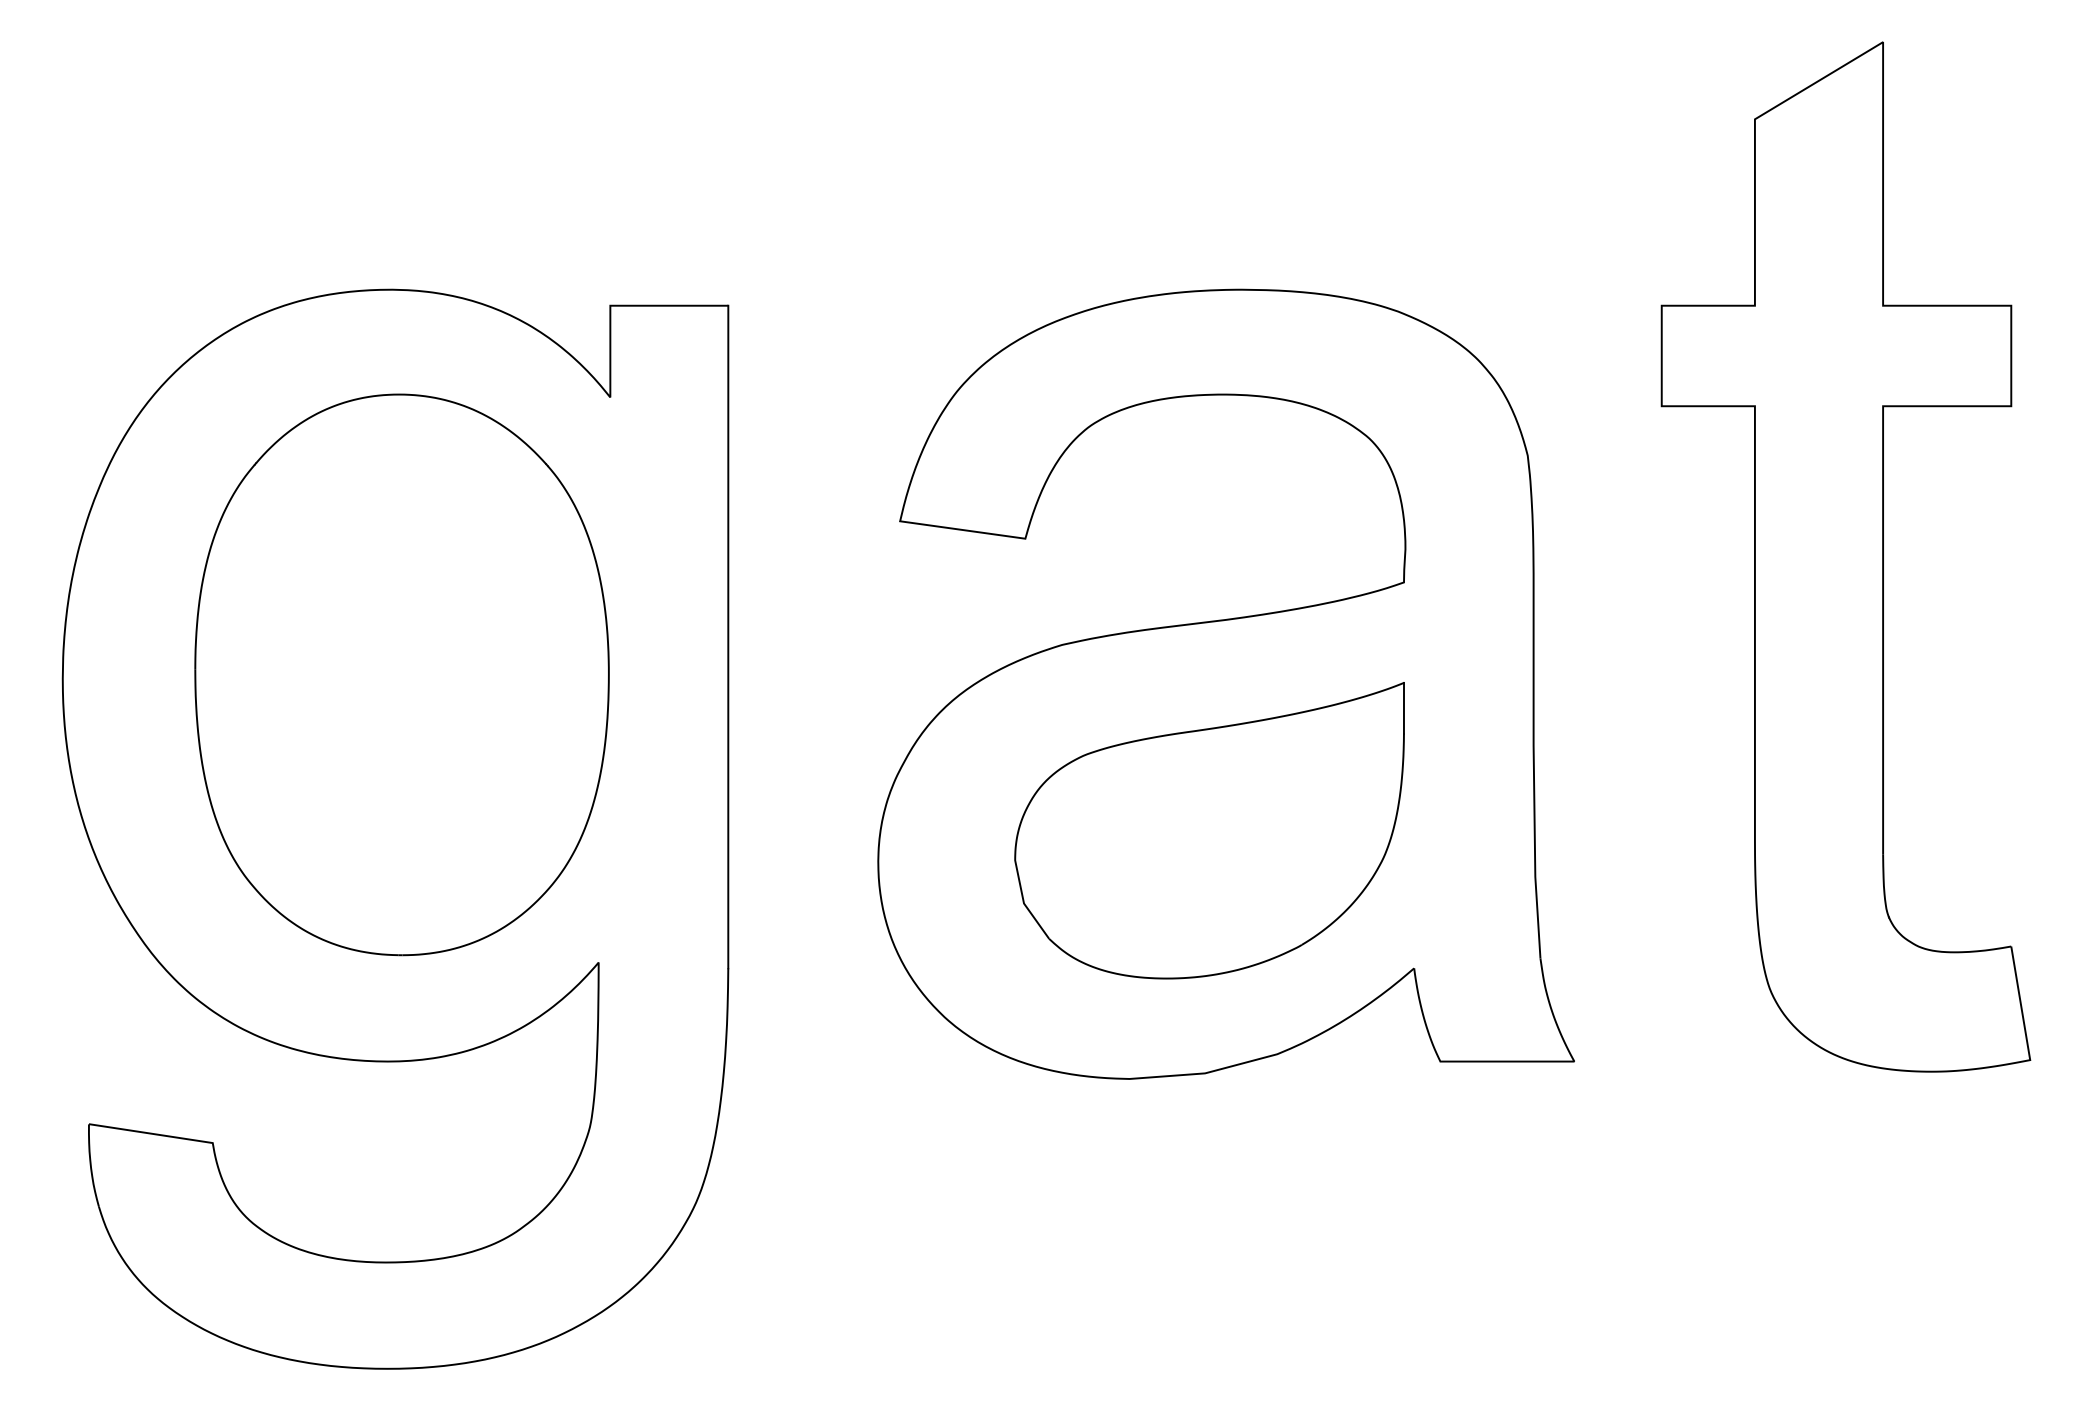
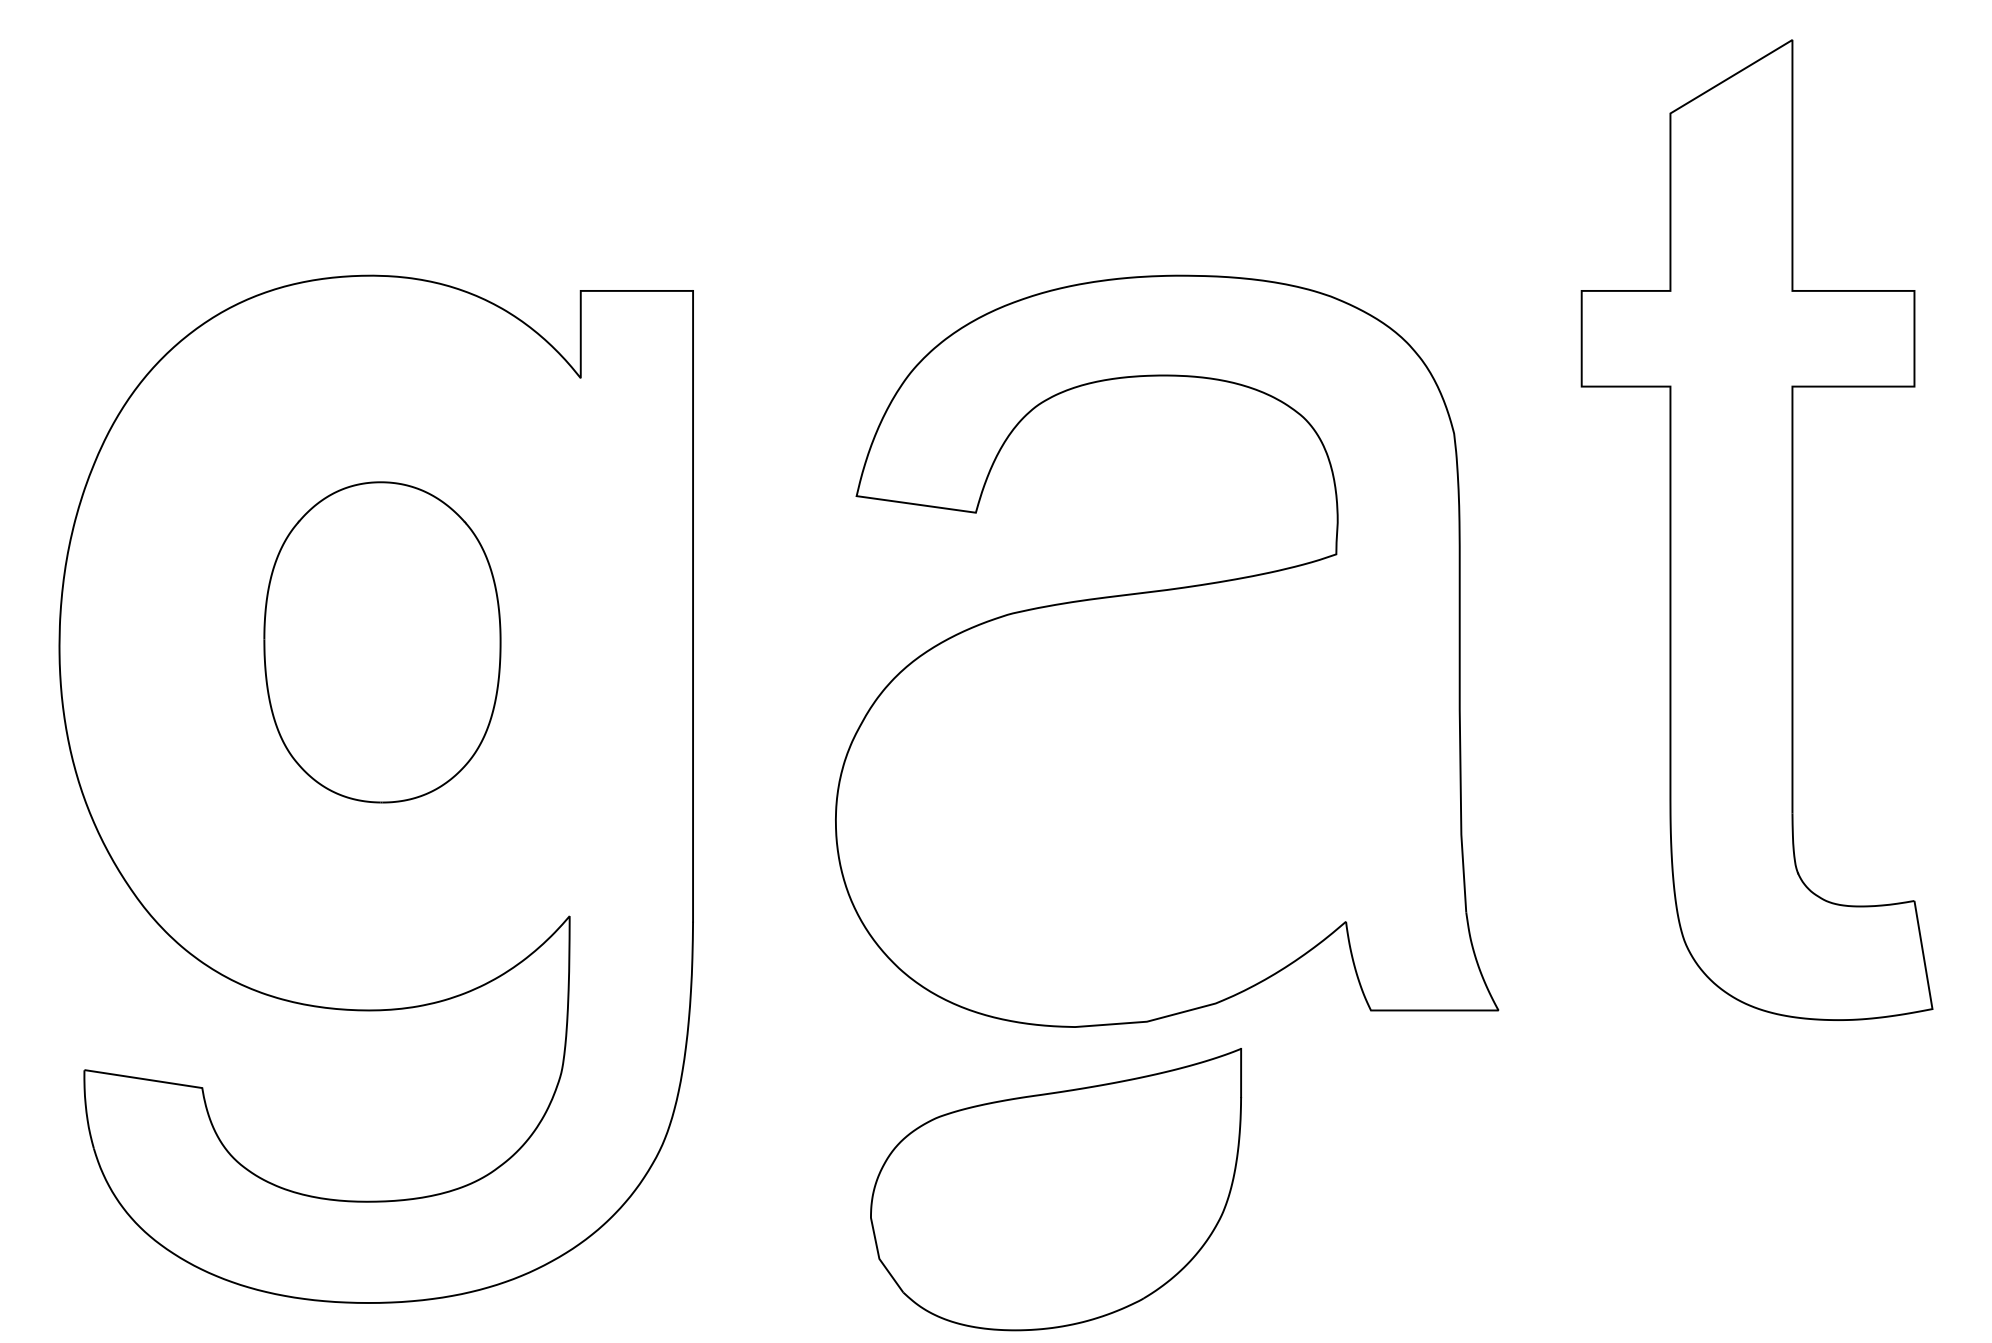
part: (401, 674) -> (381, 641), size x0.6
part: (1209, 830) -> (1055, 1189), moved

